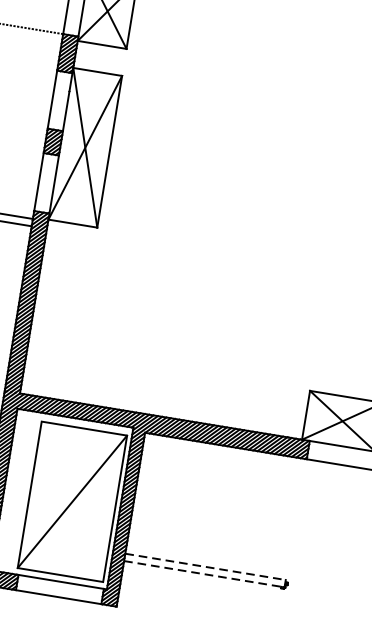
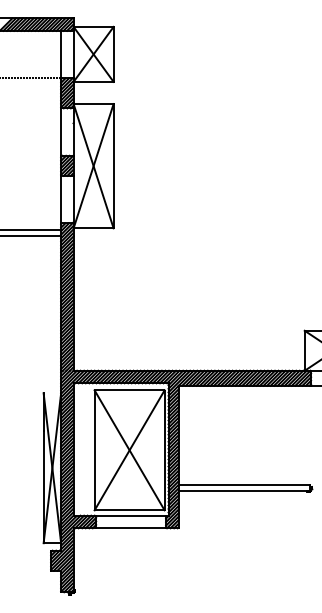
line: (72, 501) -> (129, 450), added
line: (205, 566) -> (244, 484), dashed -> solid
line: (204, 573) -> (244, 490), dashed -> solid

